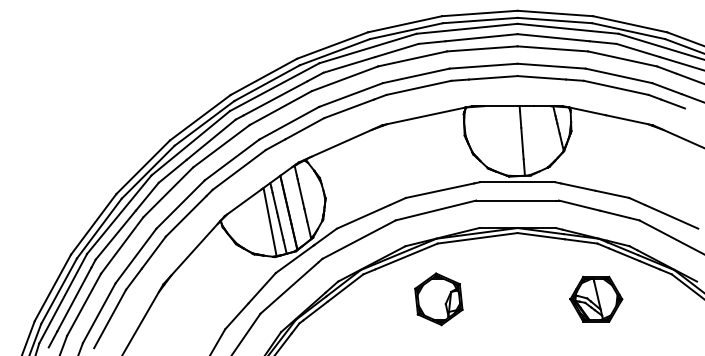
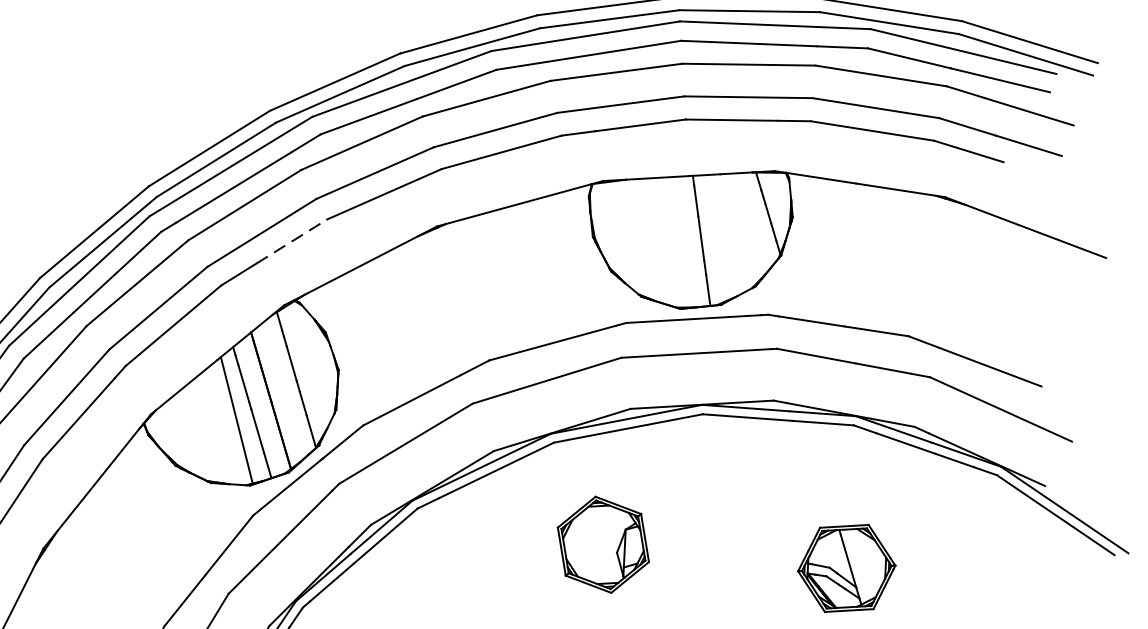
line: (305, 128) -> (293, 240), solid -> dashed
part: (596, 298) -> (847, 566), moved
part: (438, 299) -> (602, 545), moved

